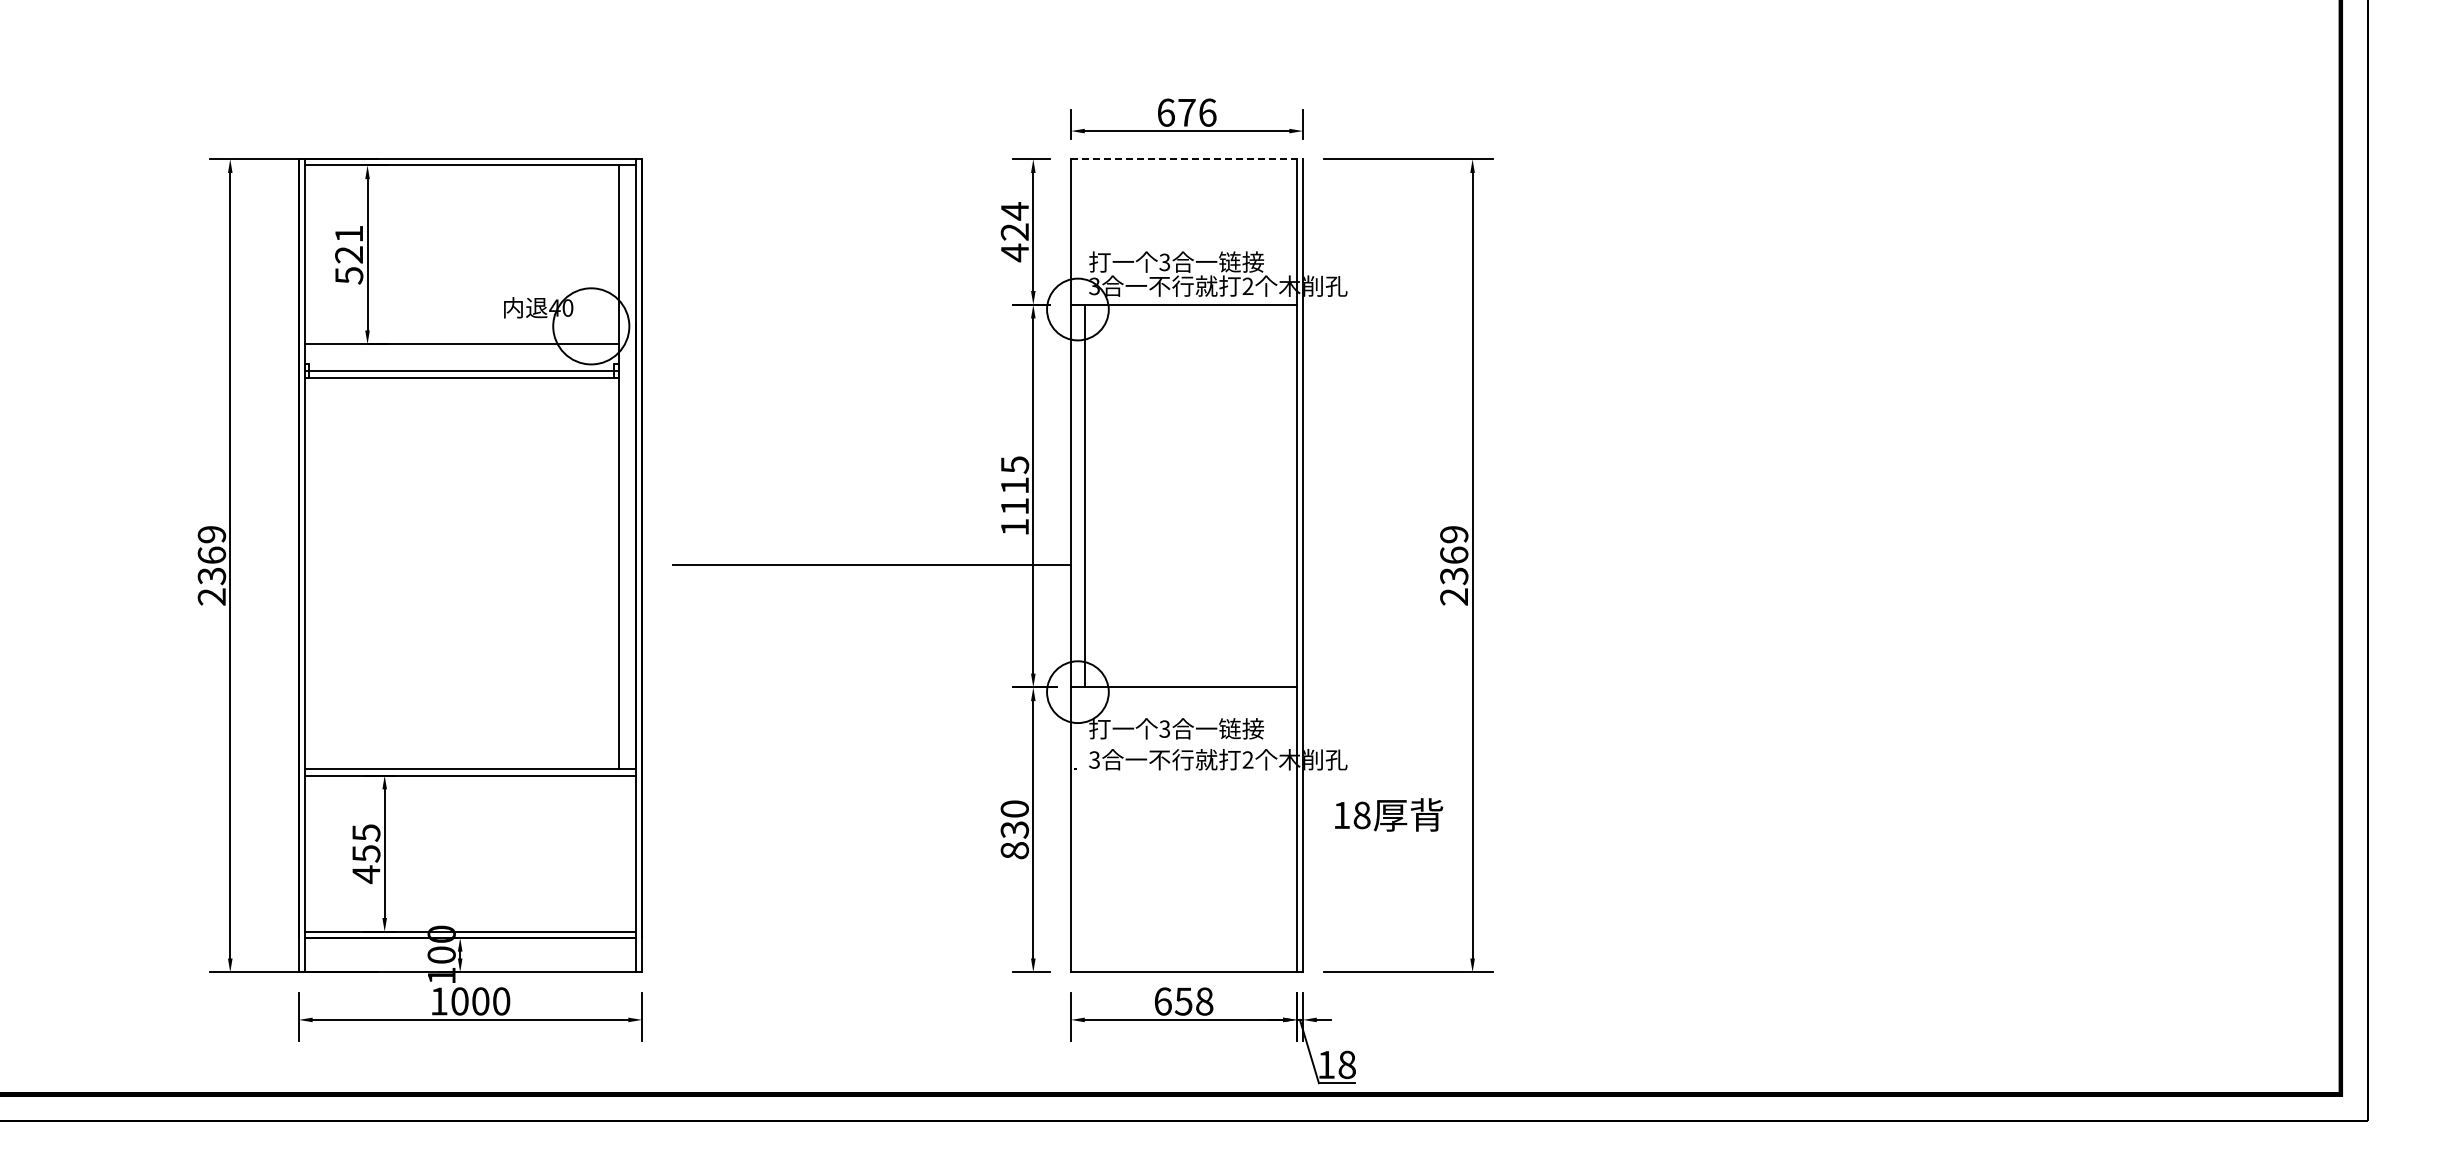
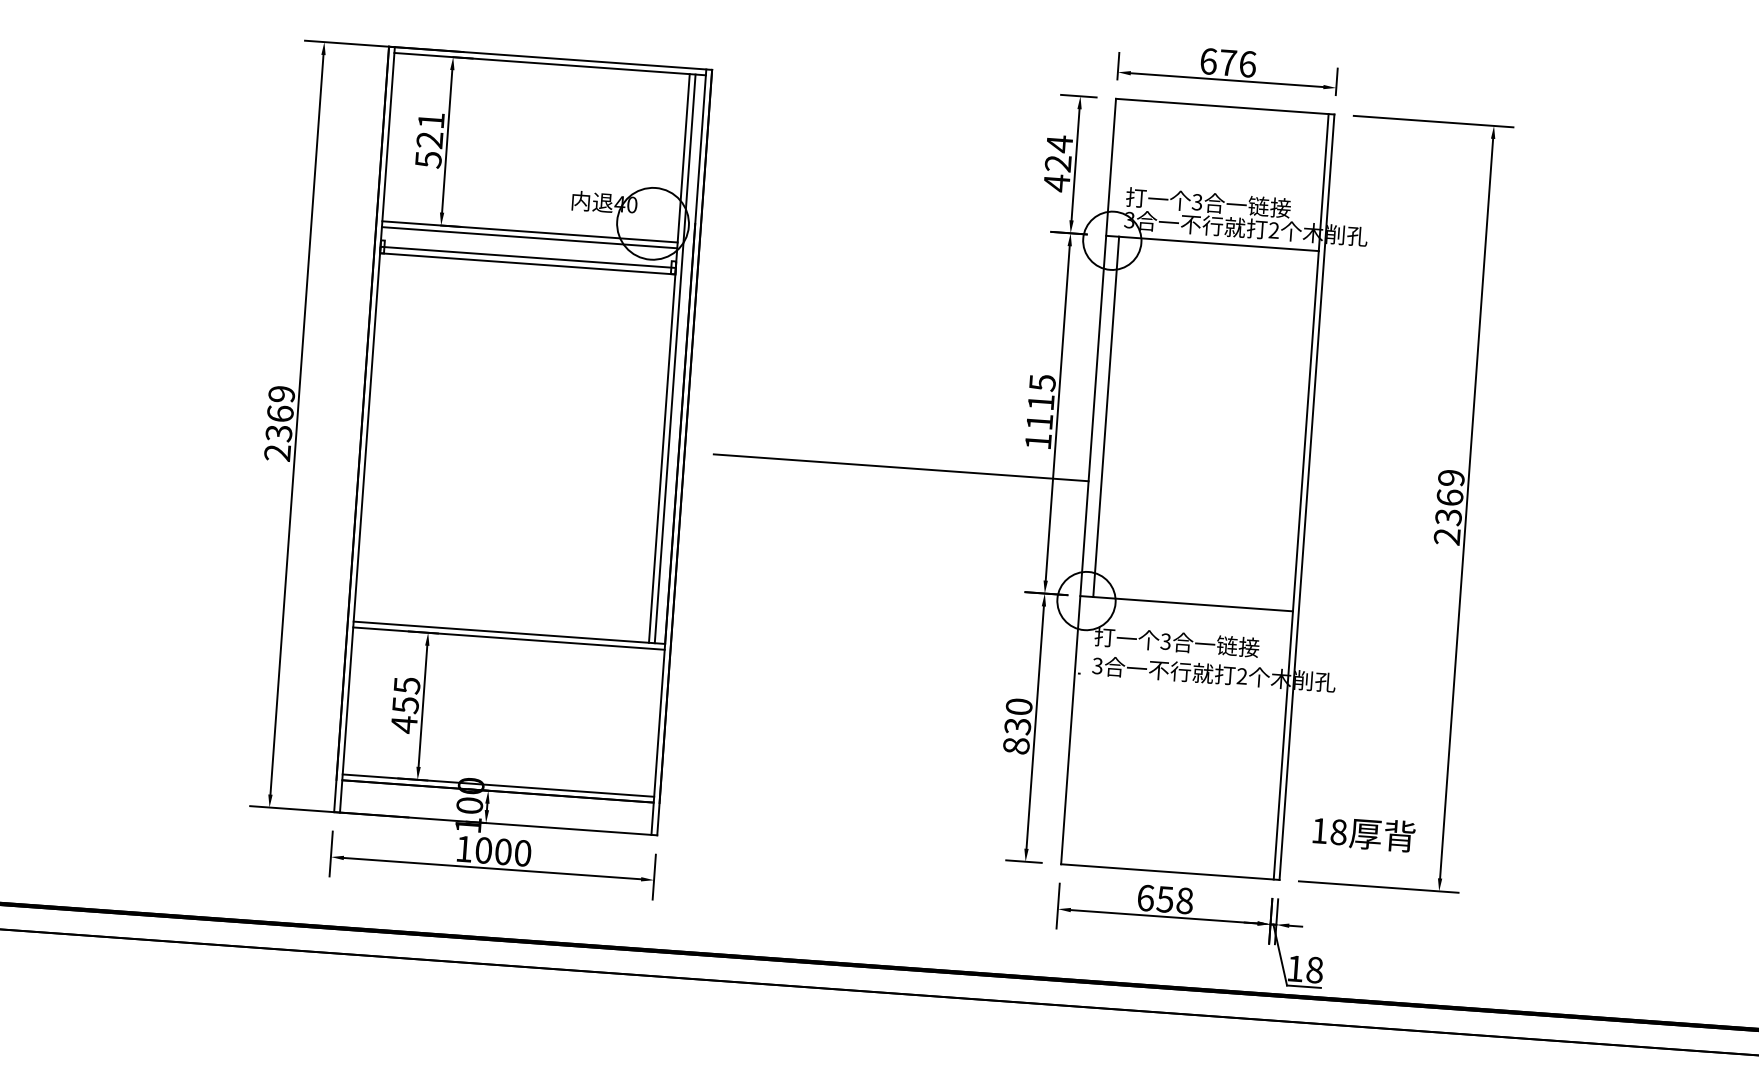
line: (1187, 159) -> (1225, 106), dashed -> solid
line: (461, 350) -> (529, 237), added
line: (624, 467) -> (674, 358), added
text: (1389, 814) -> (1364, 833), moved

